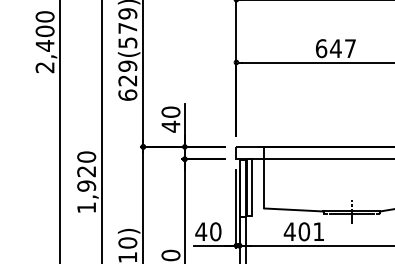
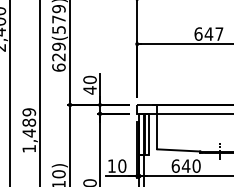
text: (86, 171) -> (29, 122), 1,920 -> 1,489
text: (201, 231) -> (112, 165), 40 -> 10
text: (303, 231) -> (185, 165), 401 -> 640

